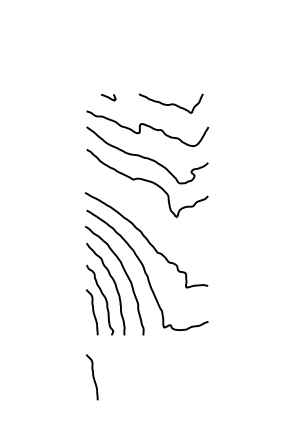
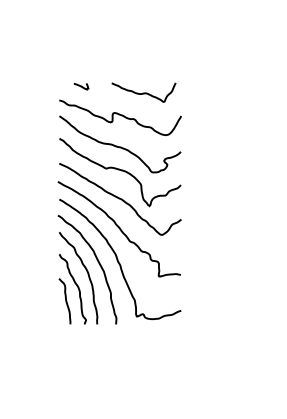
curve: (147, 210) -> (120, 199), added
curve: (92, 377) -> (65, 366), removed

